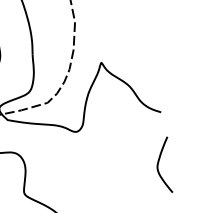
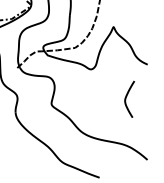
curve: (160, 161) -> (127, 96), moved

